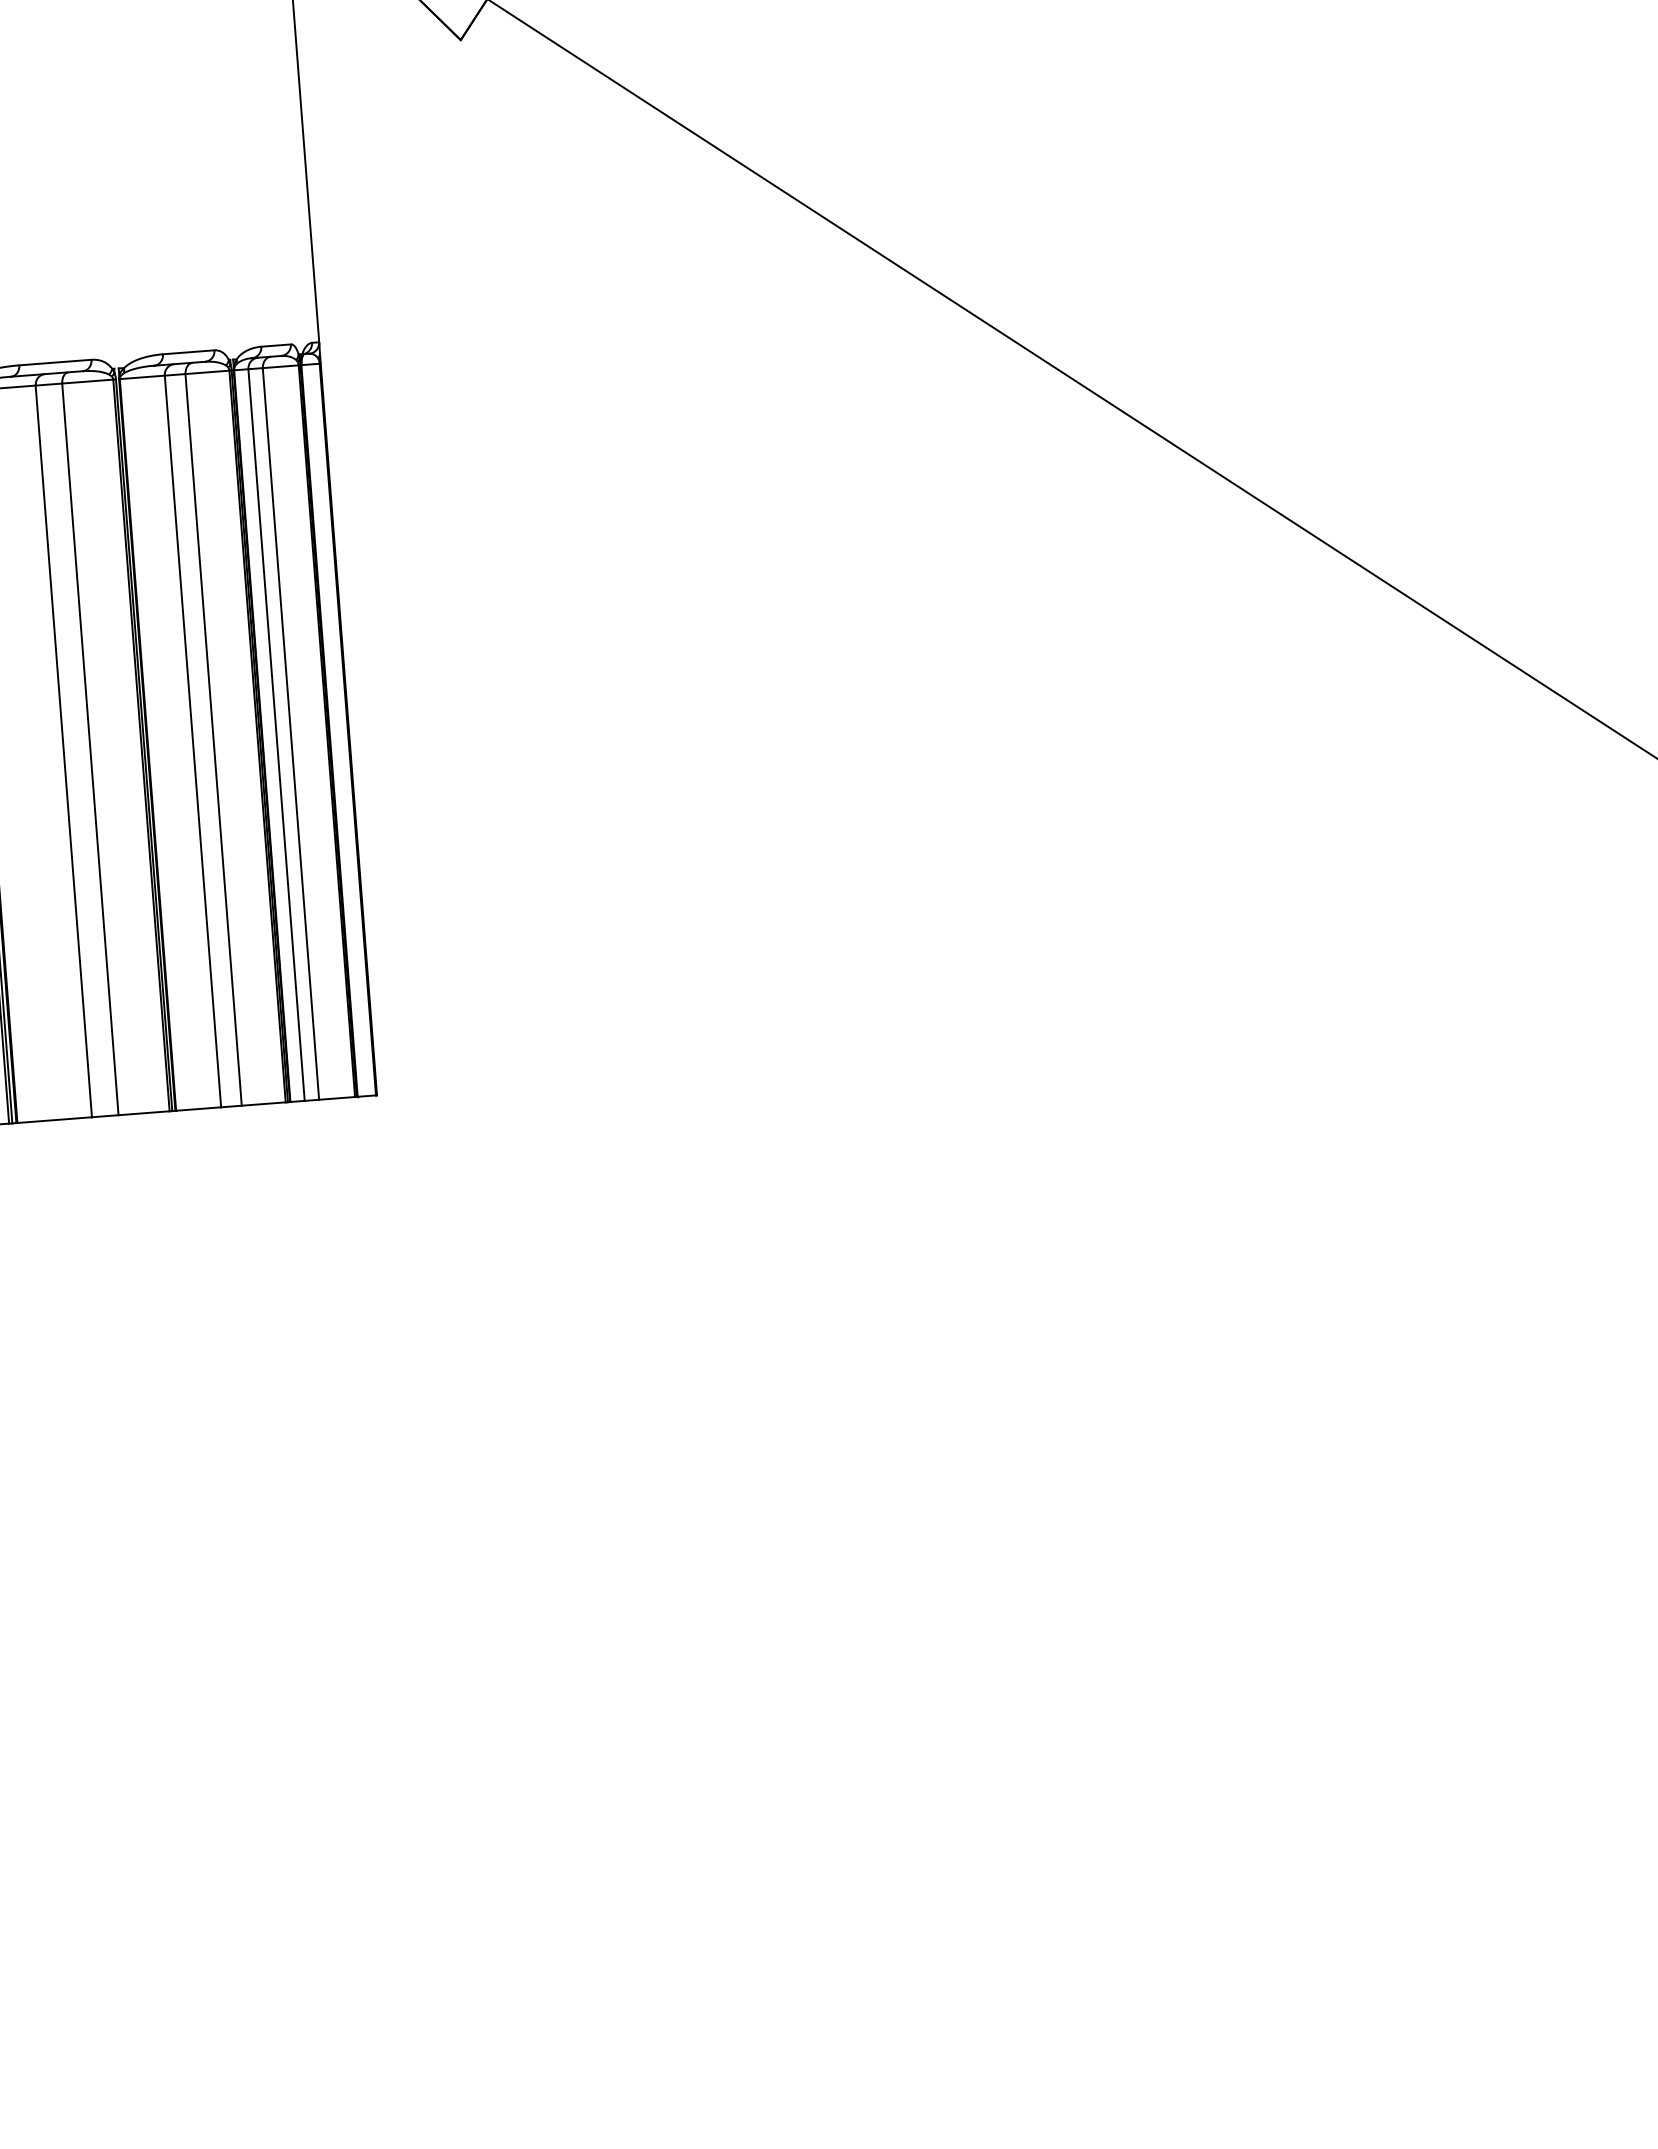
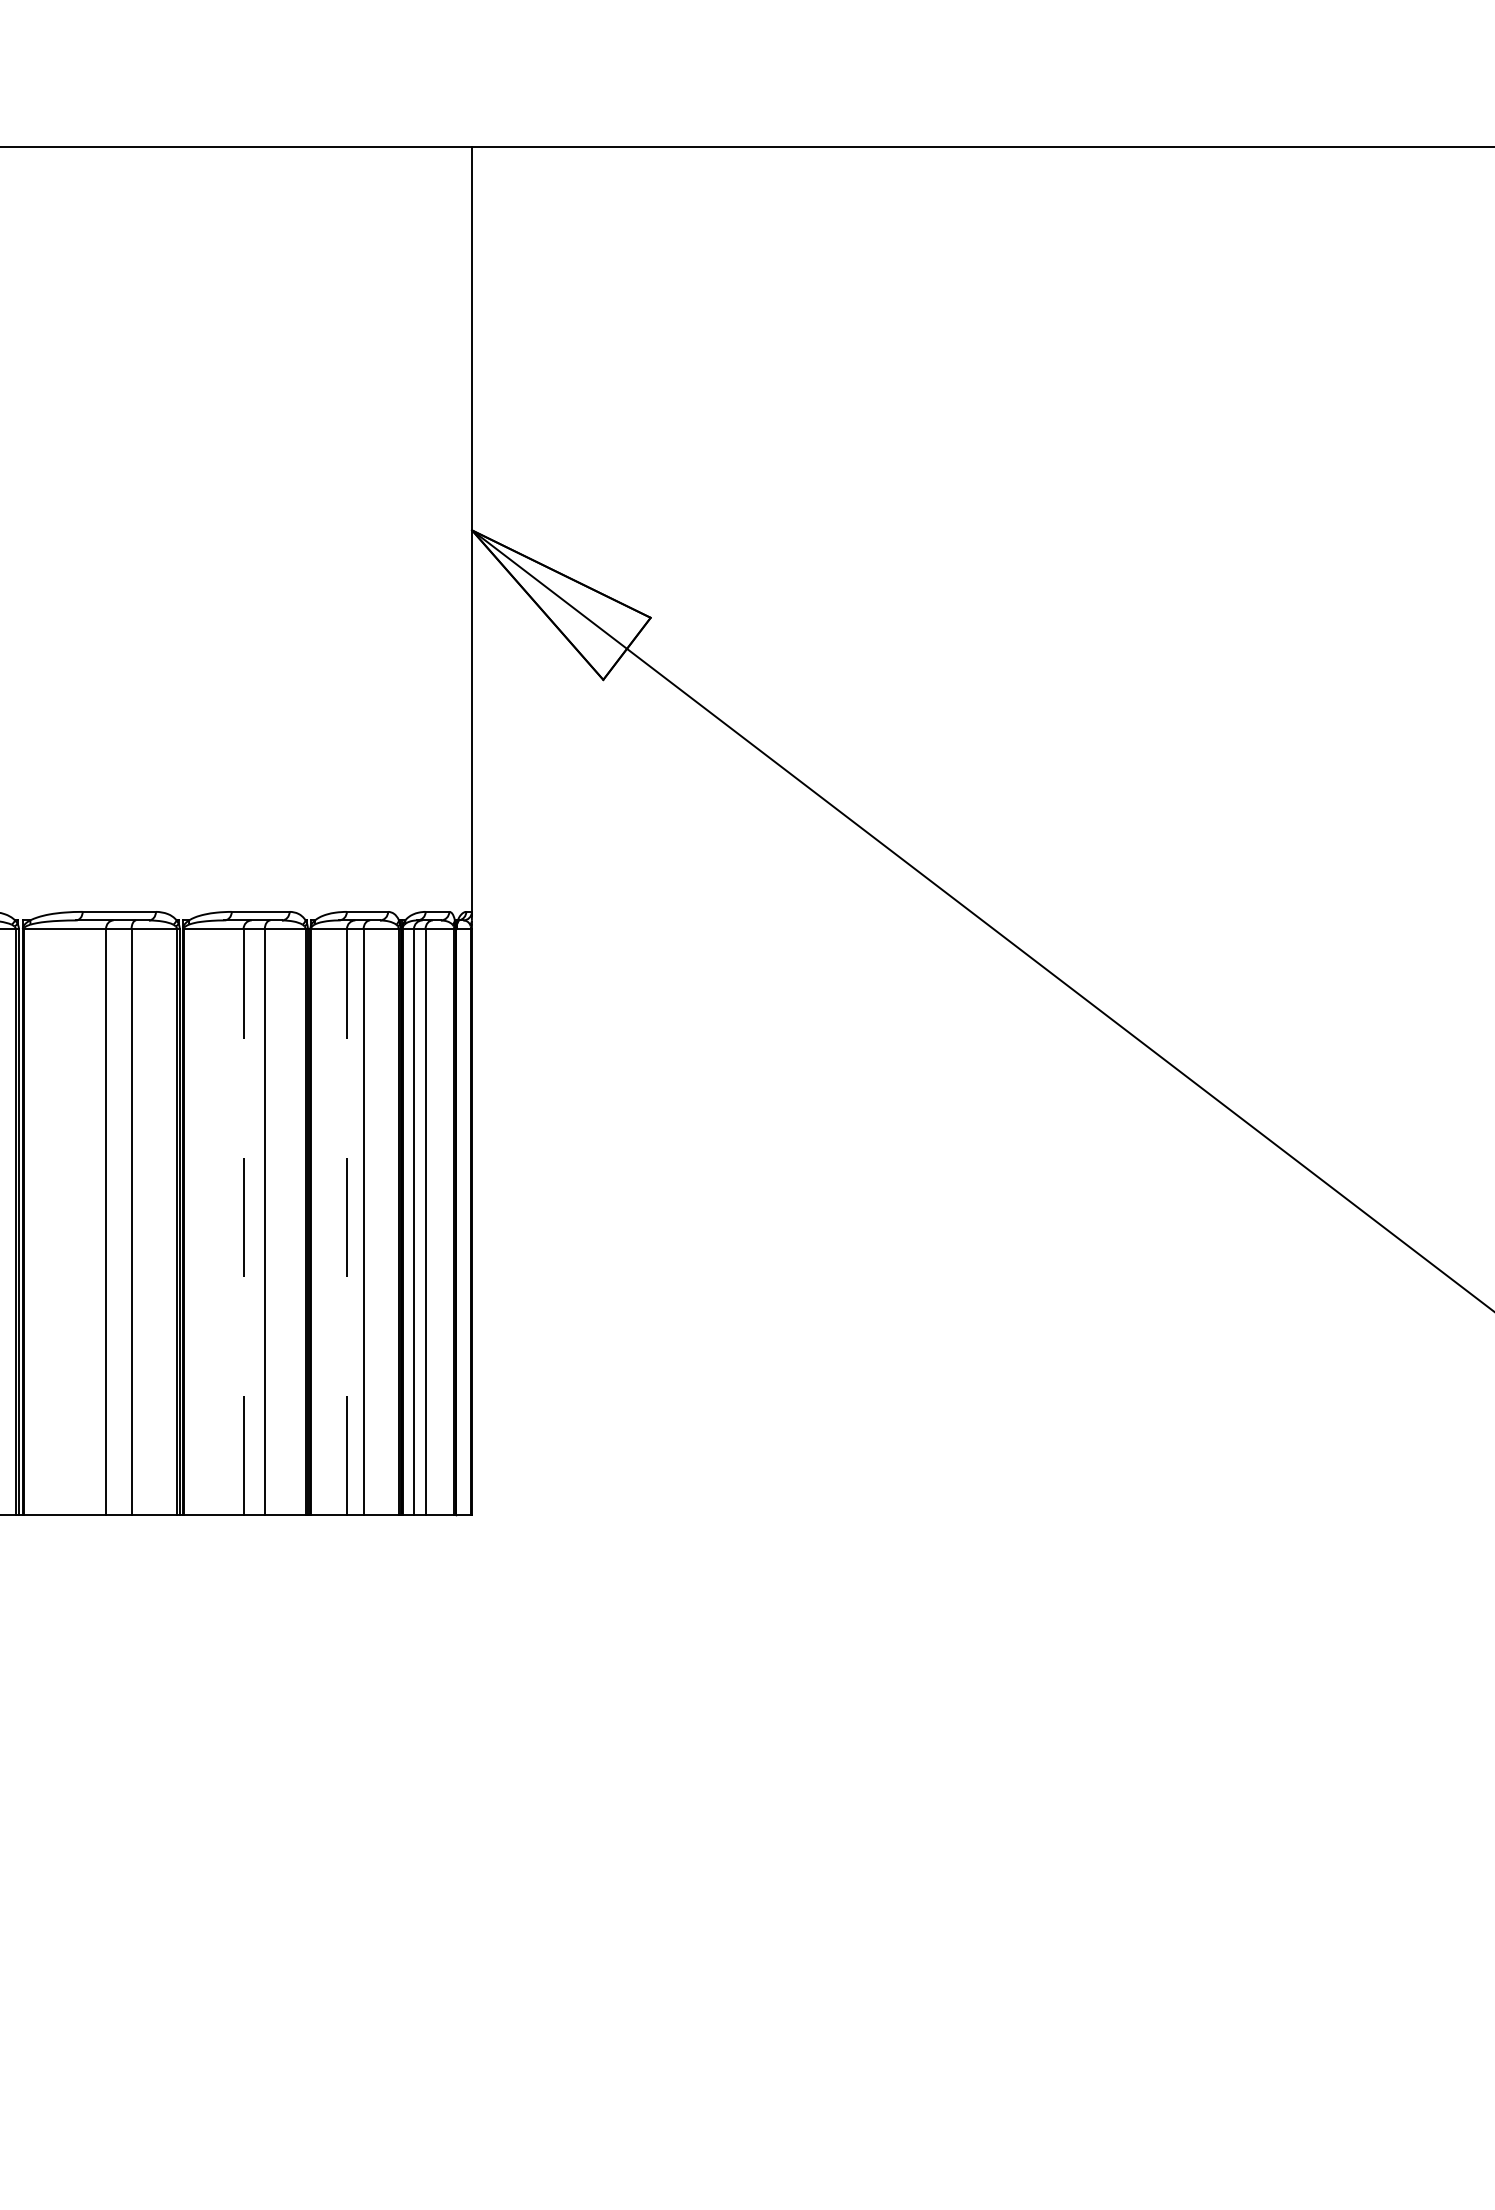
line: (193, 740) -> (347, 1221), solid -> dashed
line: (63, 750) -> (243, 1221), solid -> dashed

